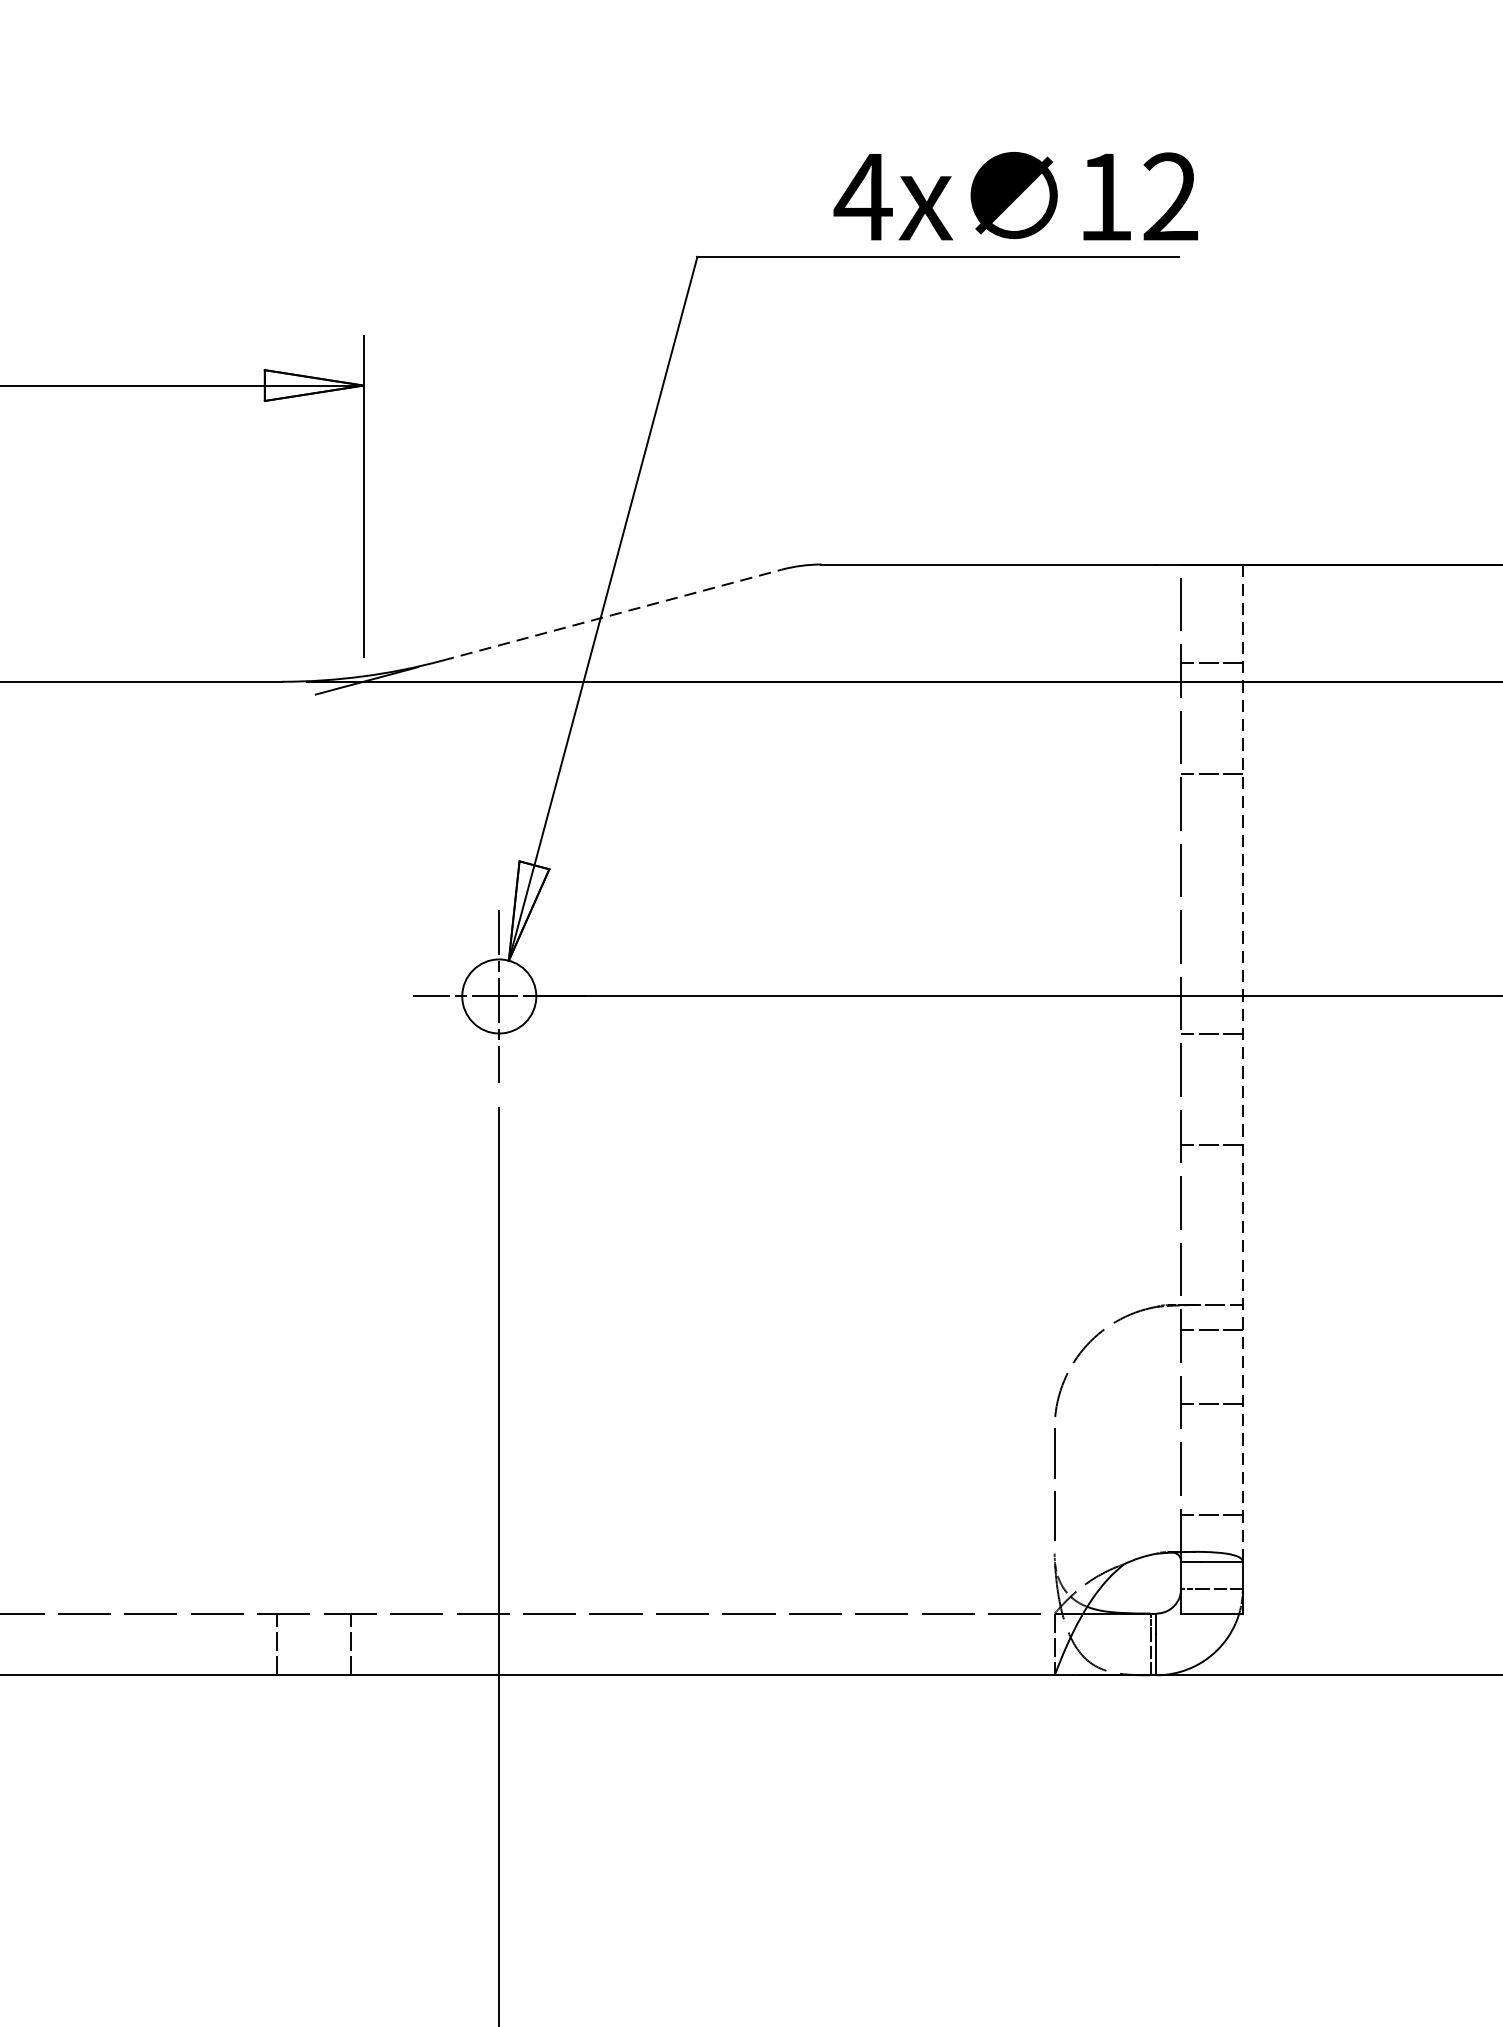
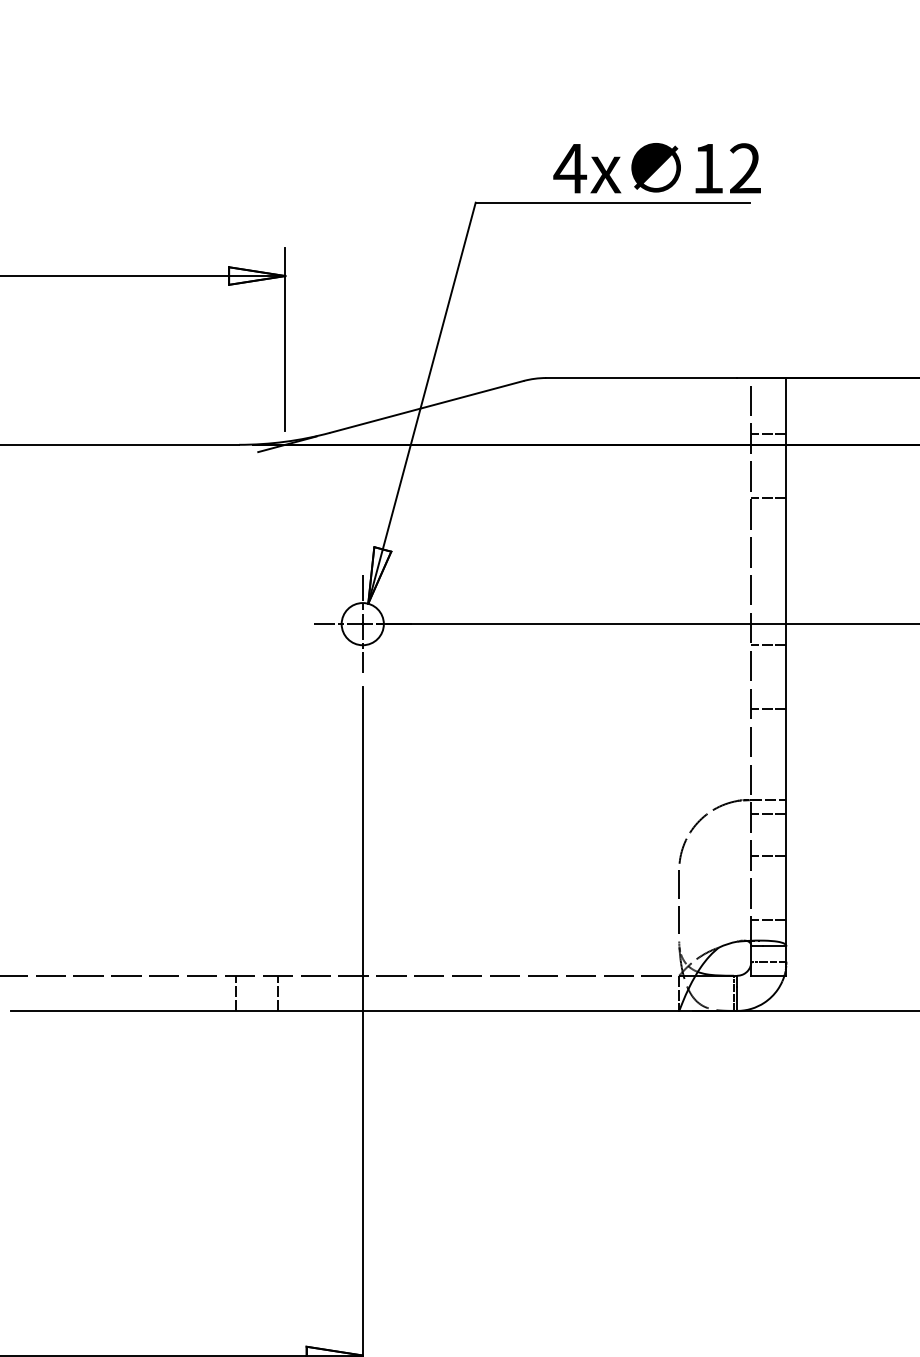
line: (612, 614) -> (427, 406), dashed -> solid
line: (1242, 1063) -> (786, 662), dashed -> solid

